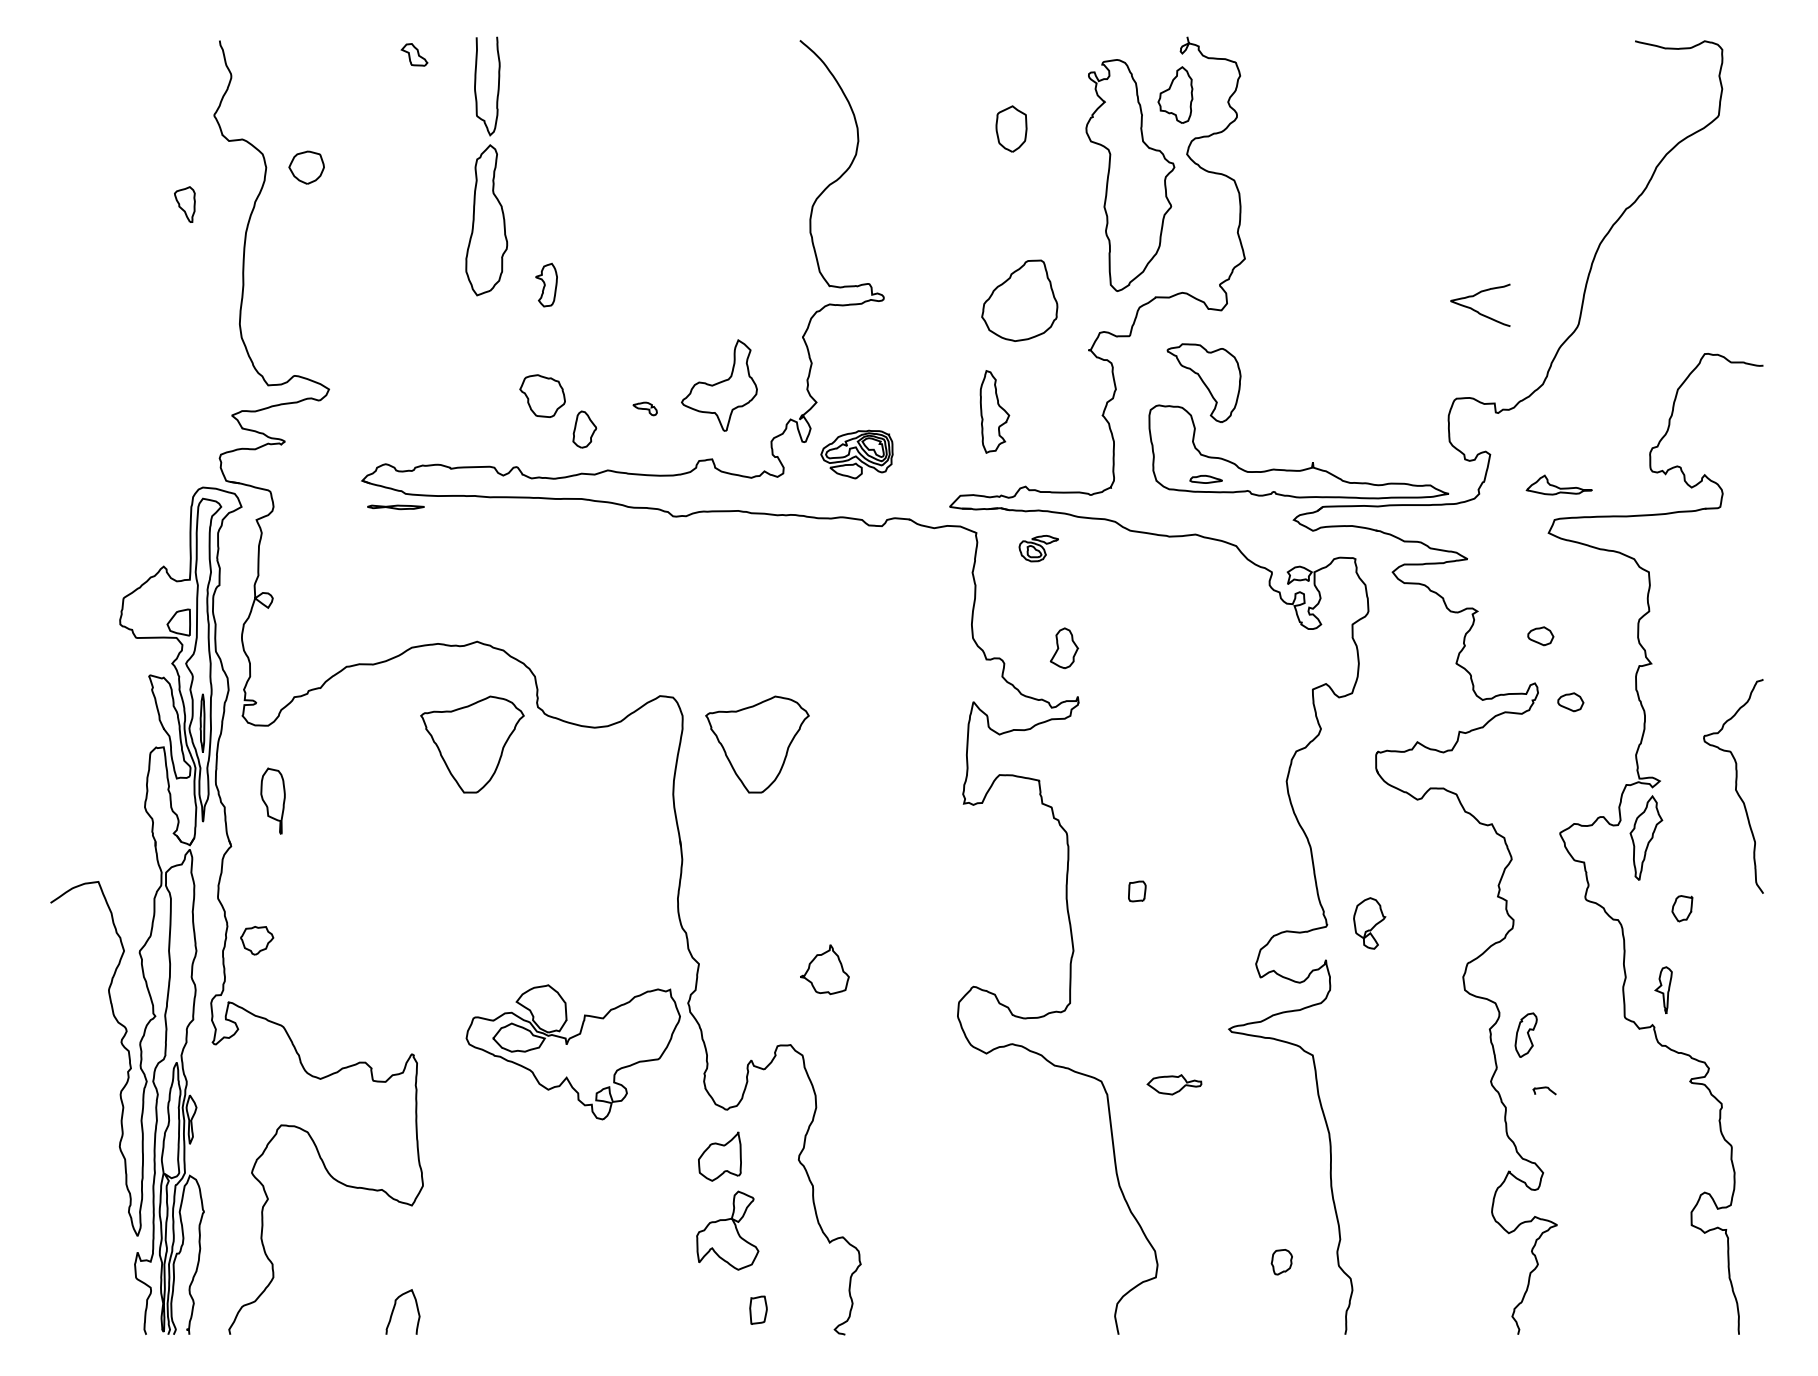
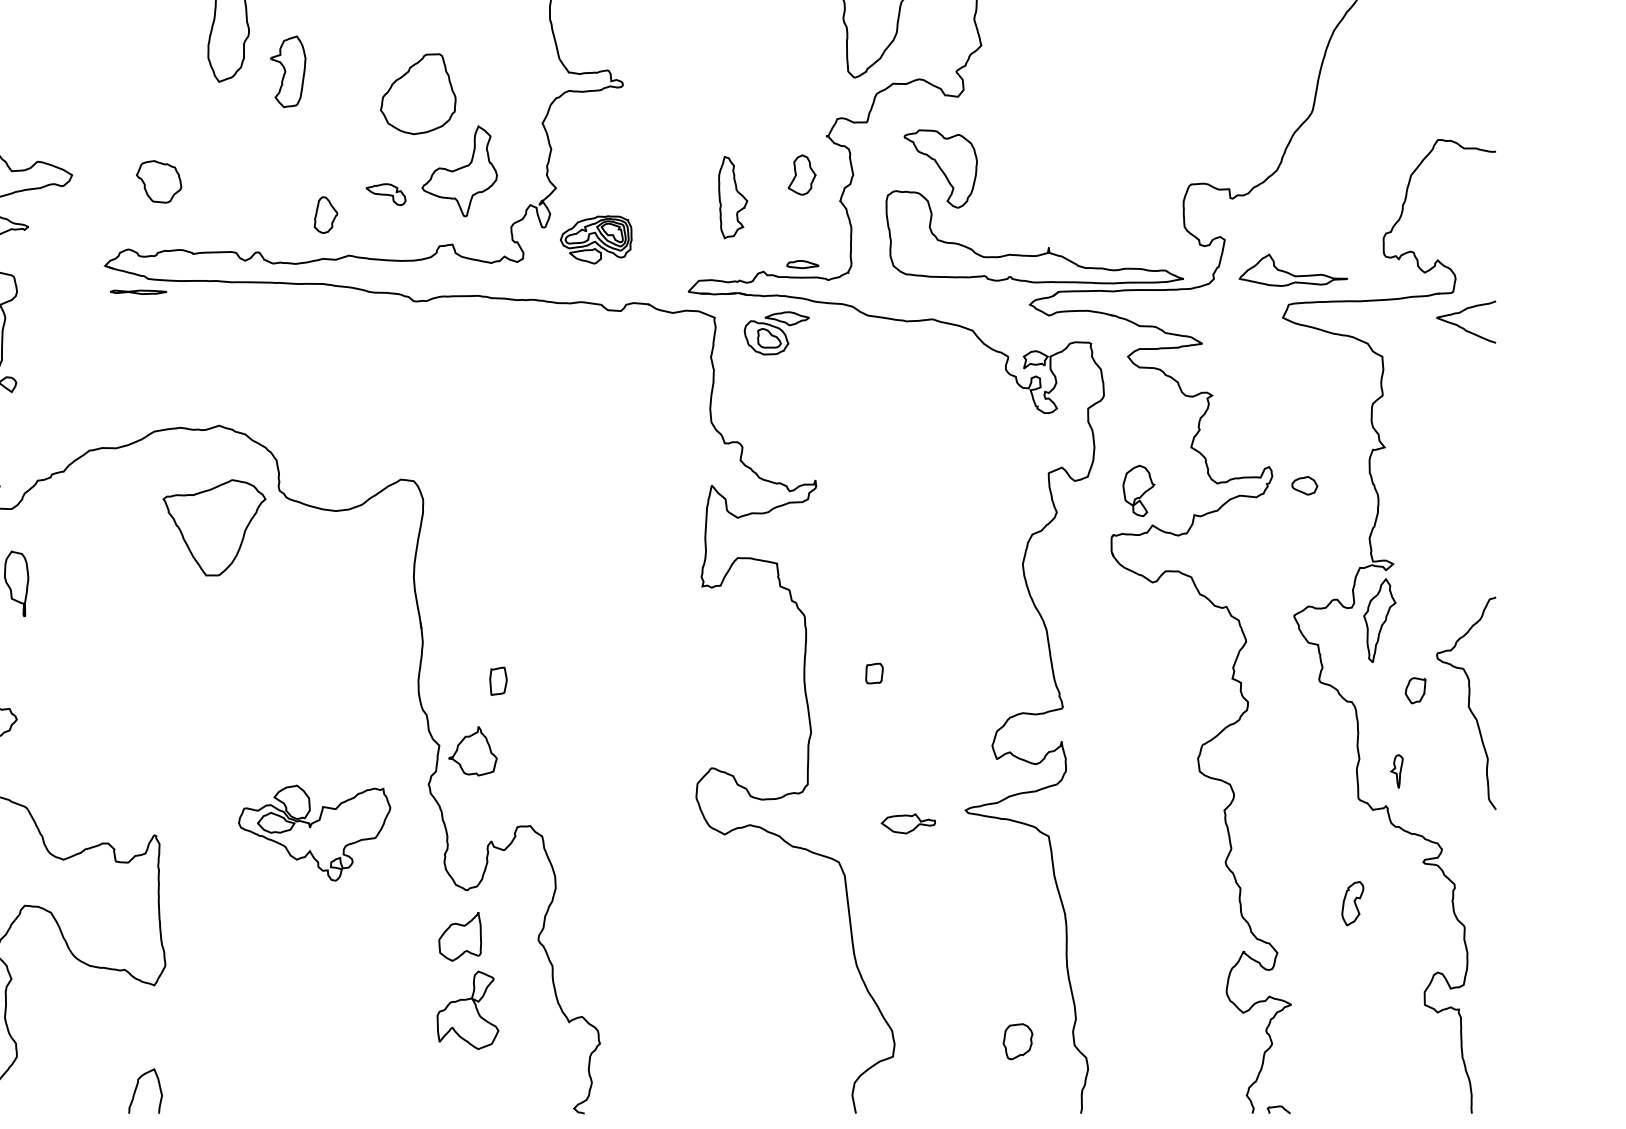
part: (546, 284) -> (288, 71), size x1.67
part: (1019, 300) -> (418, 93), moved
curve: (1477, 310) -> (1463, 327), moved
part: (542, 395) -> (158, 181), moved
part: (644, 408) -> (385, 194), size x1.67
part: (1205, 478) -> (802, 263), moved
part: (1559, 484) -> (1293, 269), size x1.67
part: (1038, 548) -> (776, 333), size x1.67
part: (1540, 636) -> (1274, 420), removed
part: (1064, 648) -> (802, 175), moved
part: (757, 744) -> (497, 527), removed
curve: (1735, 786) -> (1468, 703), moved
part: (1369, 923) -> (1138, 490), moved
part: (824, 969) -> (472, 751), moved
part: (1663, 989) -> (1396, 770), size x0.71
part: (1525, 1034) -> (1352, 902), moved
part: (573, 1051) -> (314, 832), size x0.71
part: (1174, 1084) -> (908, 823), moved
curve: (1544, 1088) -> (1278, 1107), moved
part: (1281, 1261) -> (1017, 1040), size x1.43
part: (758, 1309) -> (498, 680), moved

